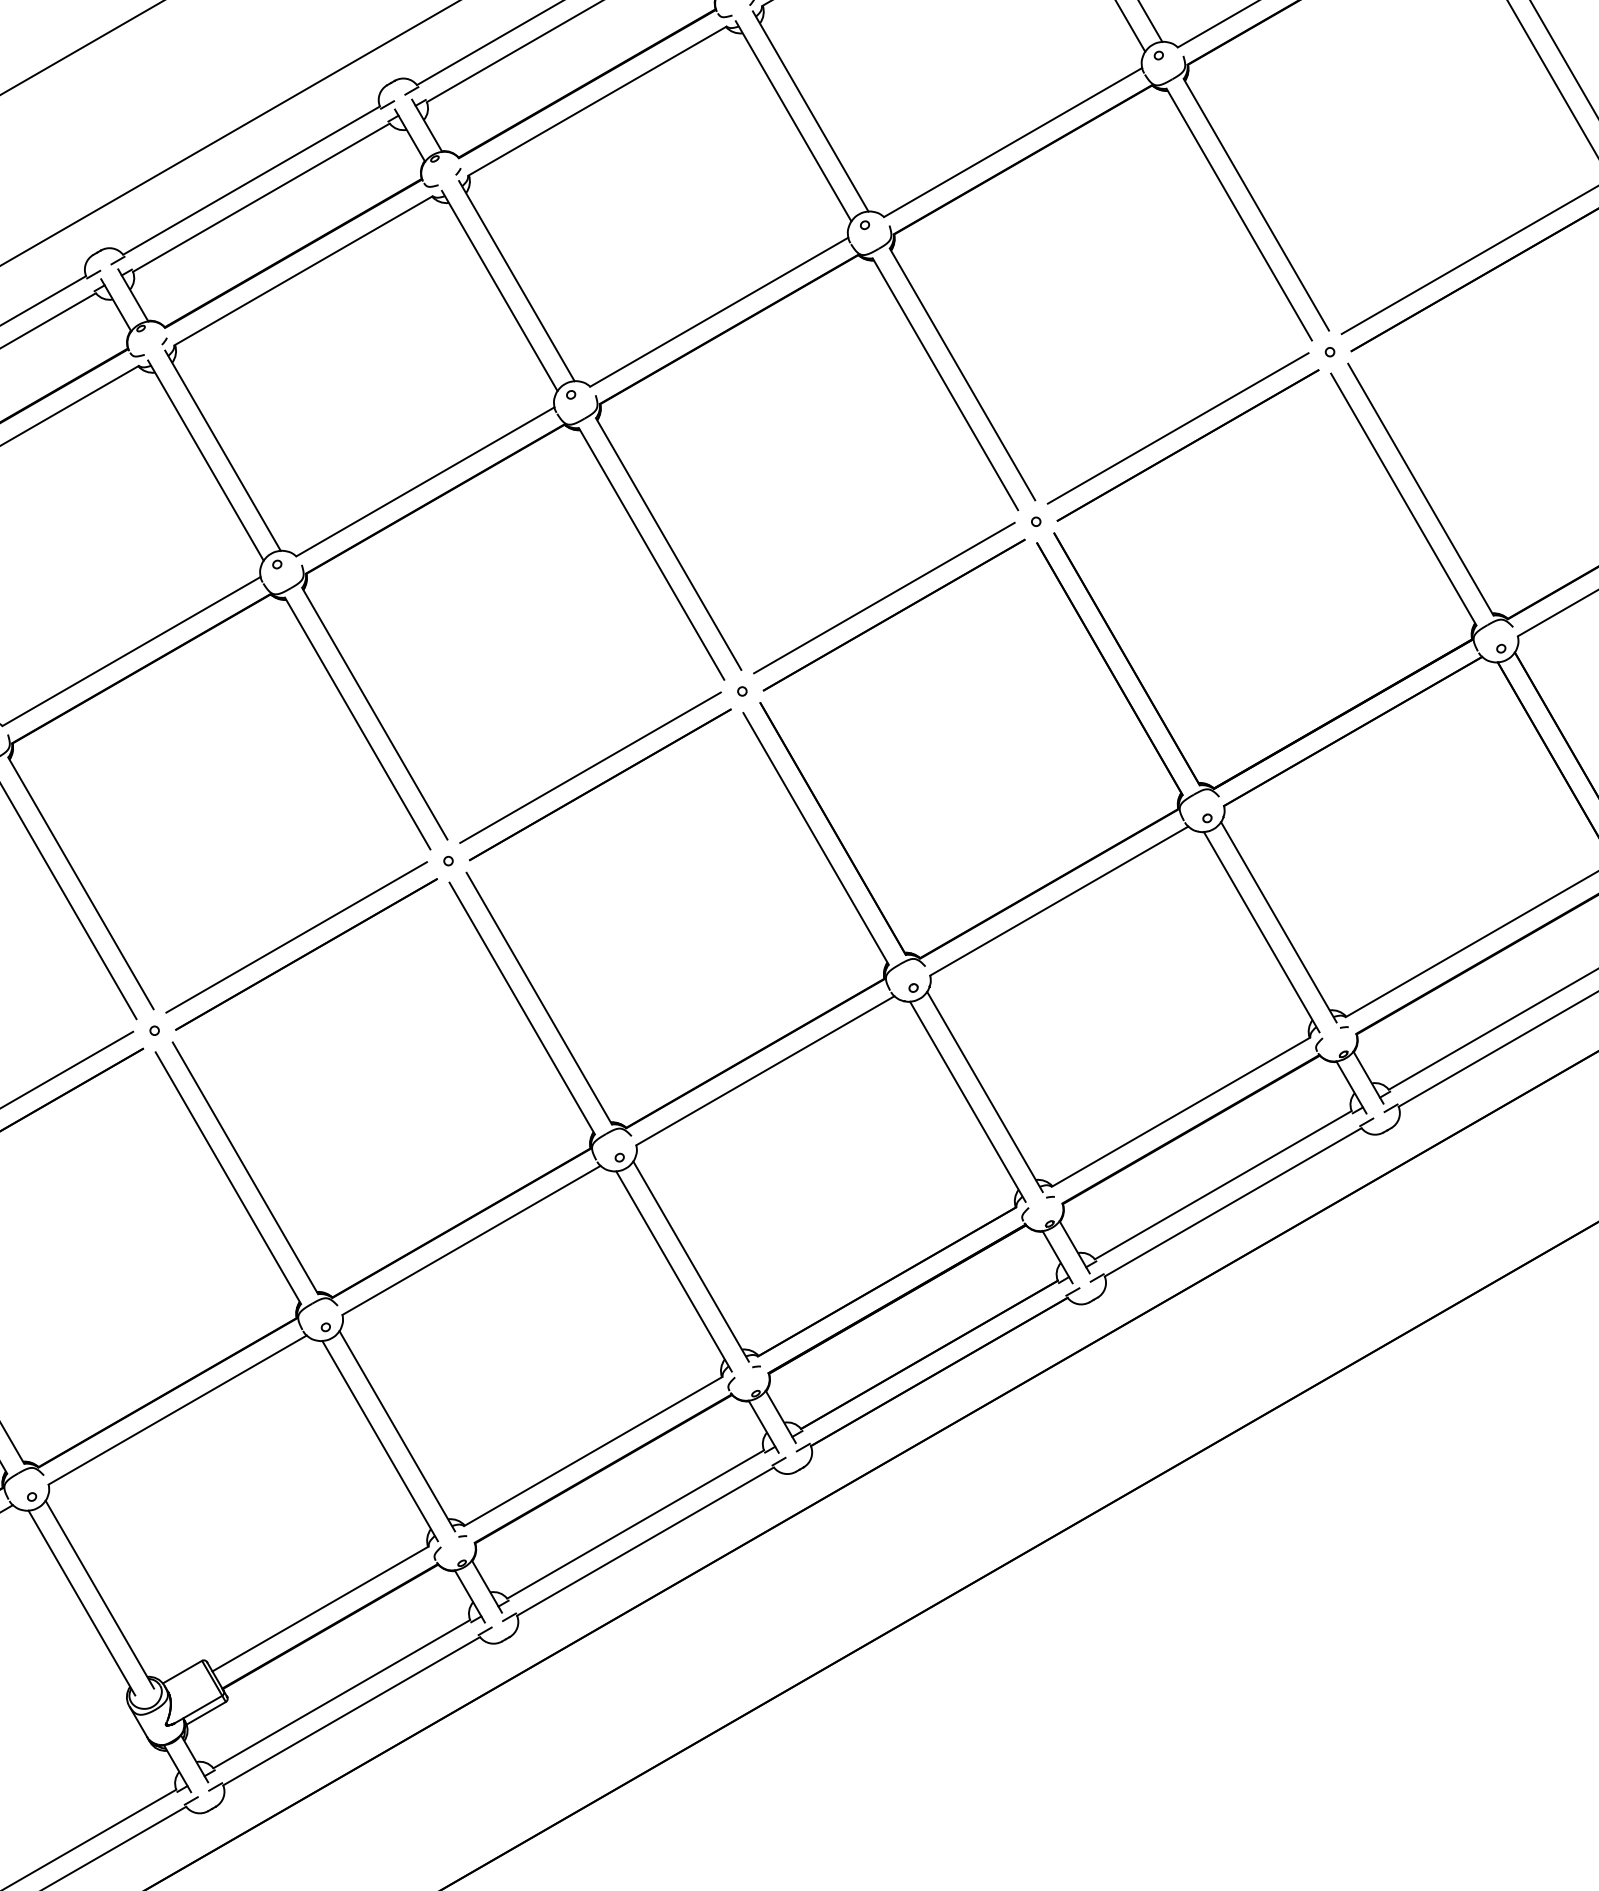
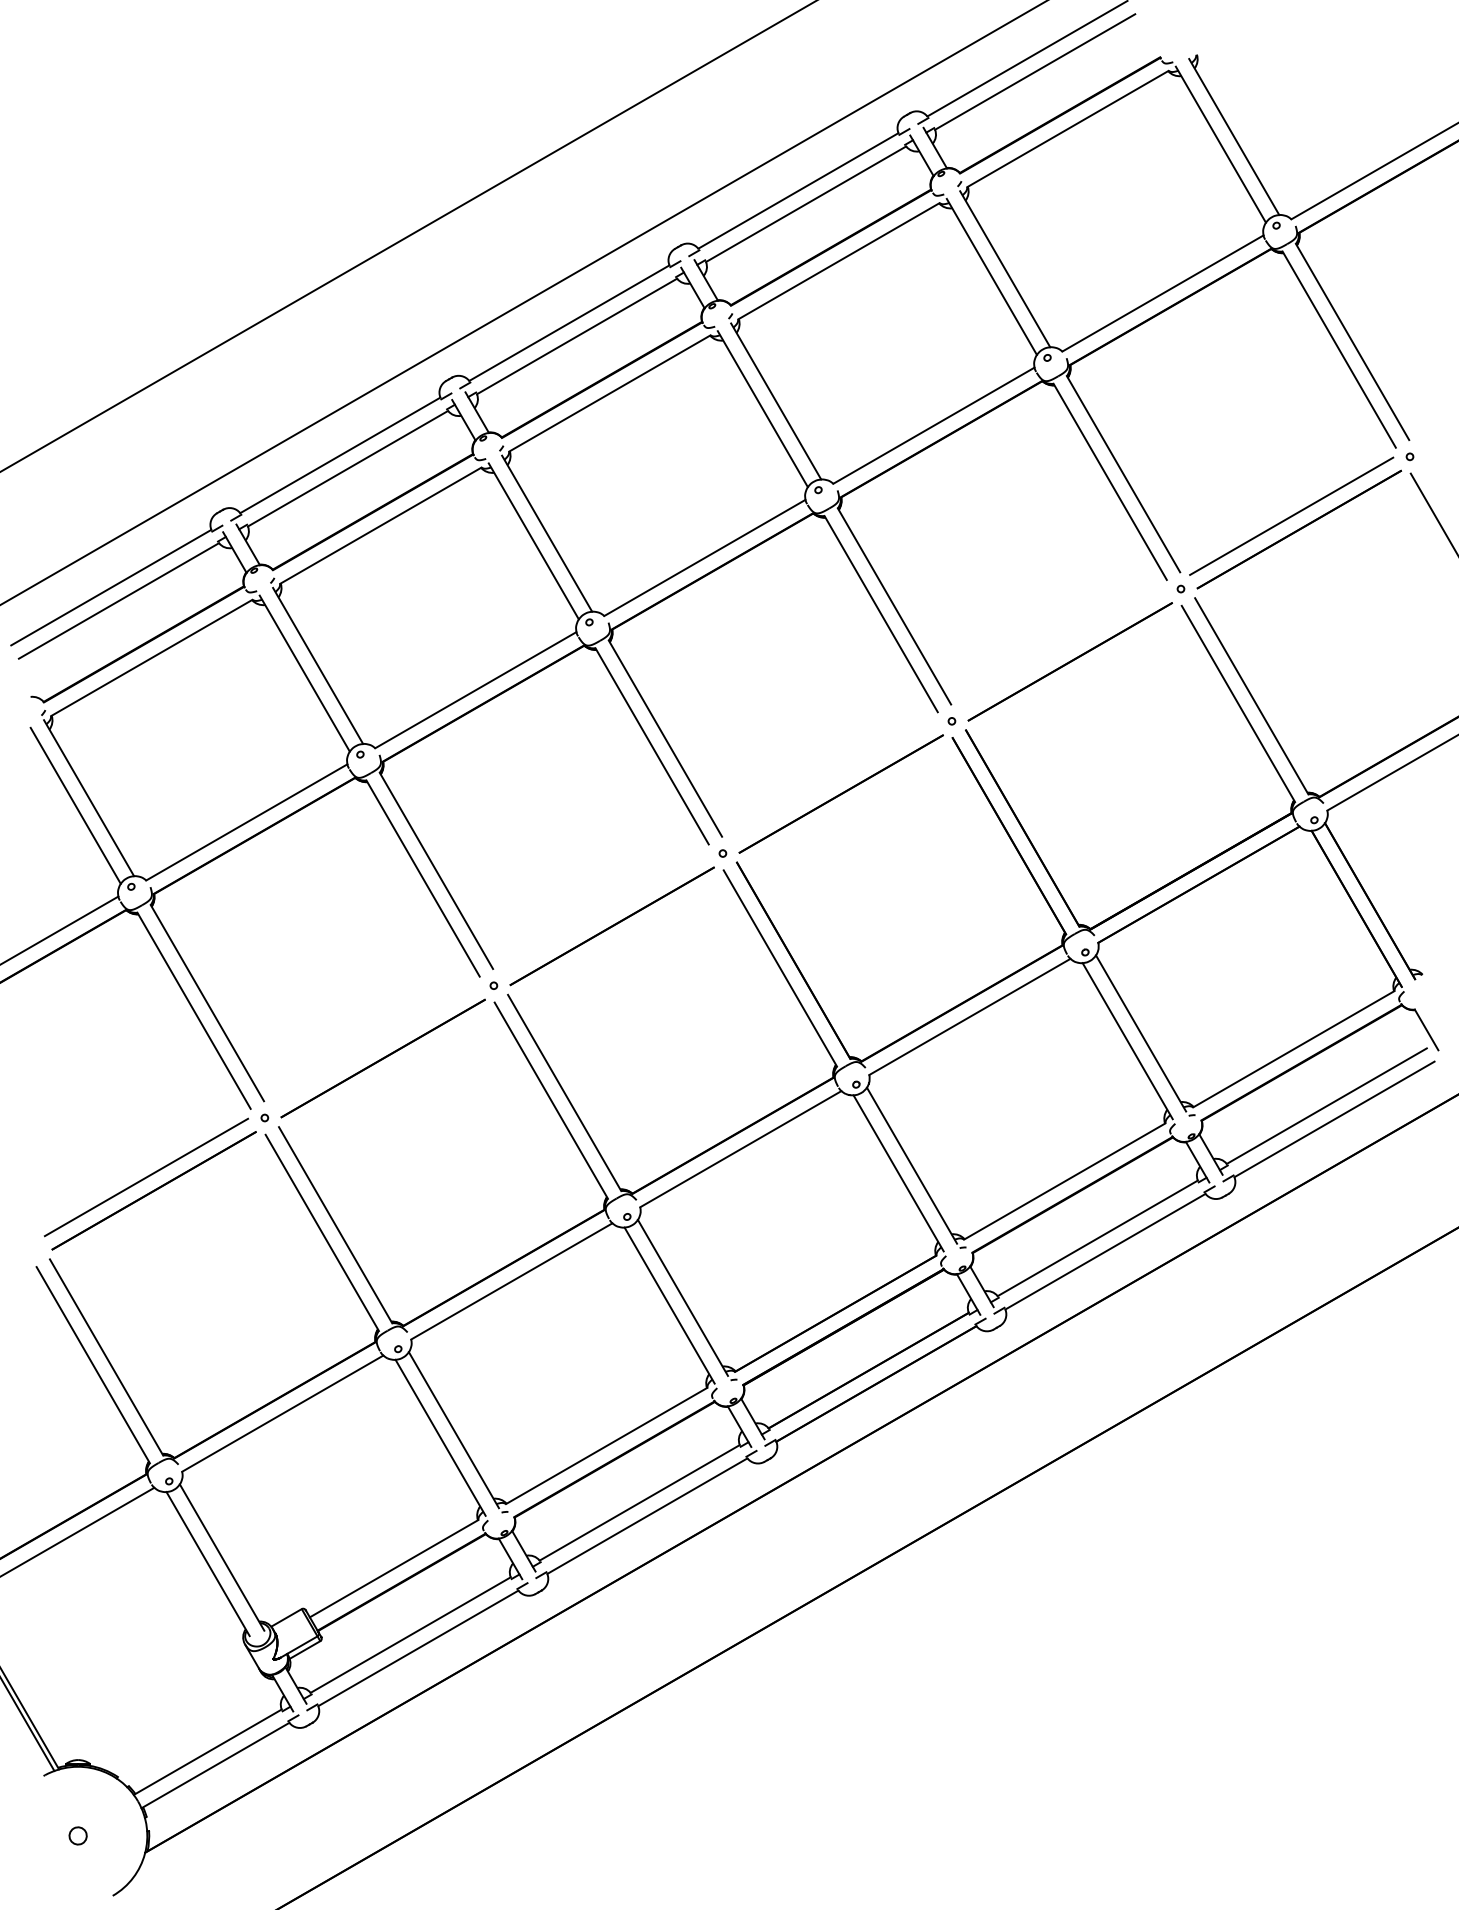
line: (1178, 428) -> (1062, 648), removed
line: (884, 597) -> (833, 780), removed
line: (590, 767) -> (604, 912), removed
line: (296, 936) -> (375, 1044), removed

